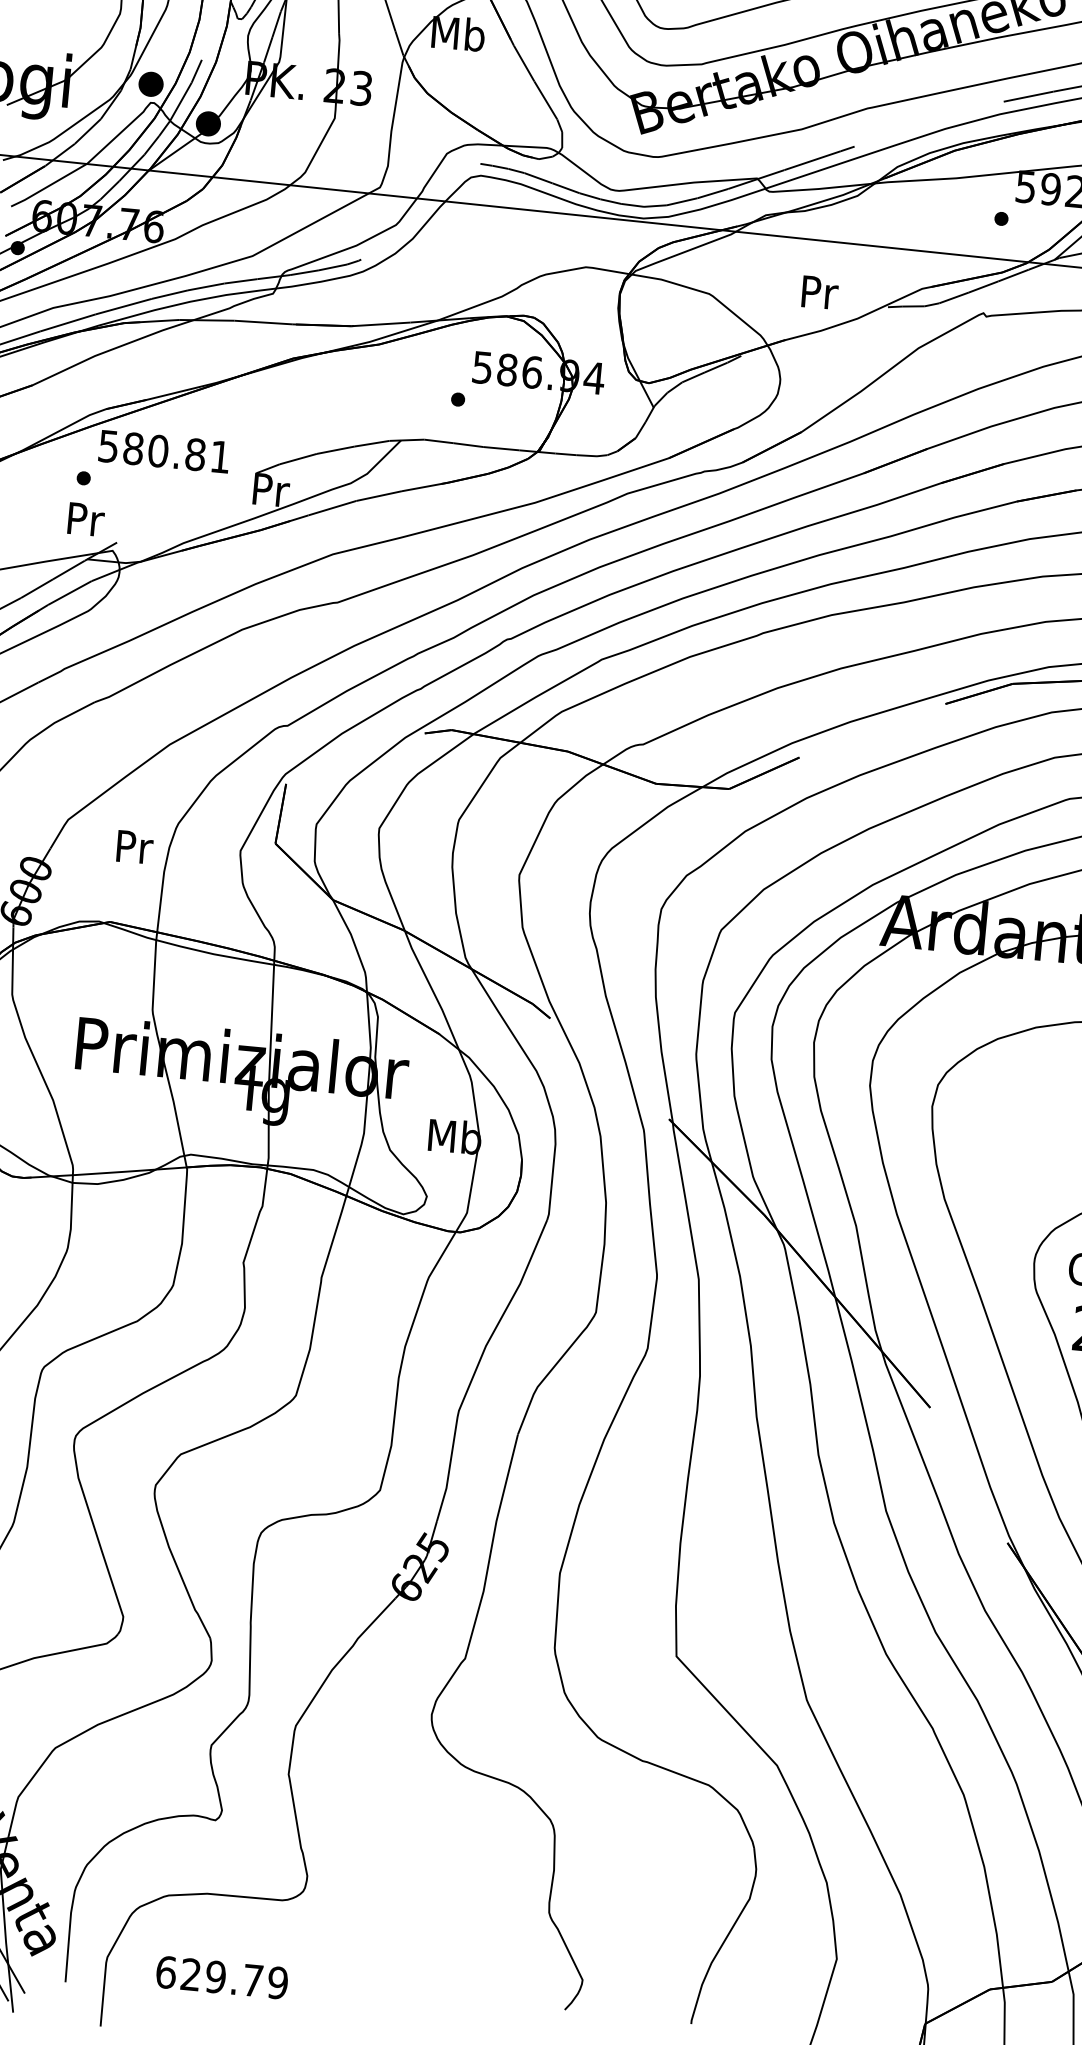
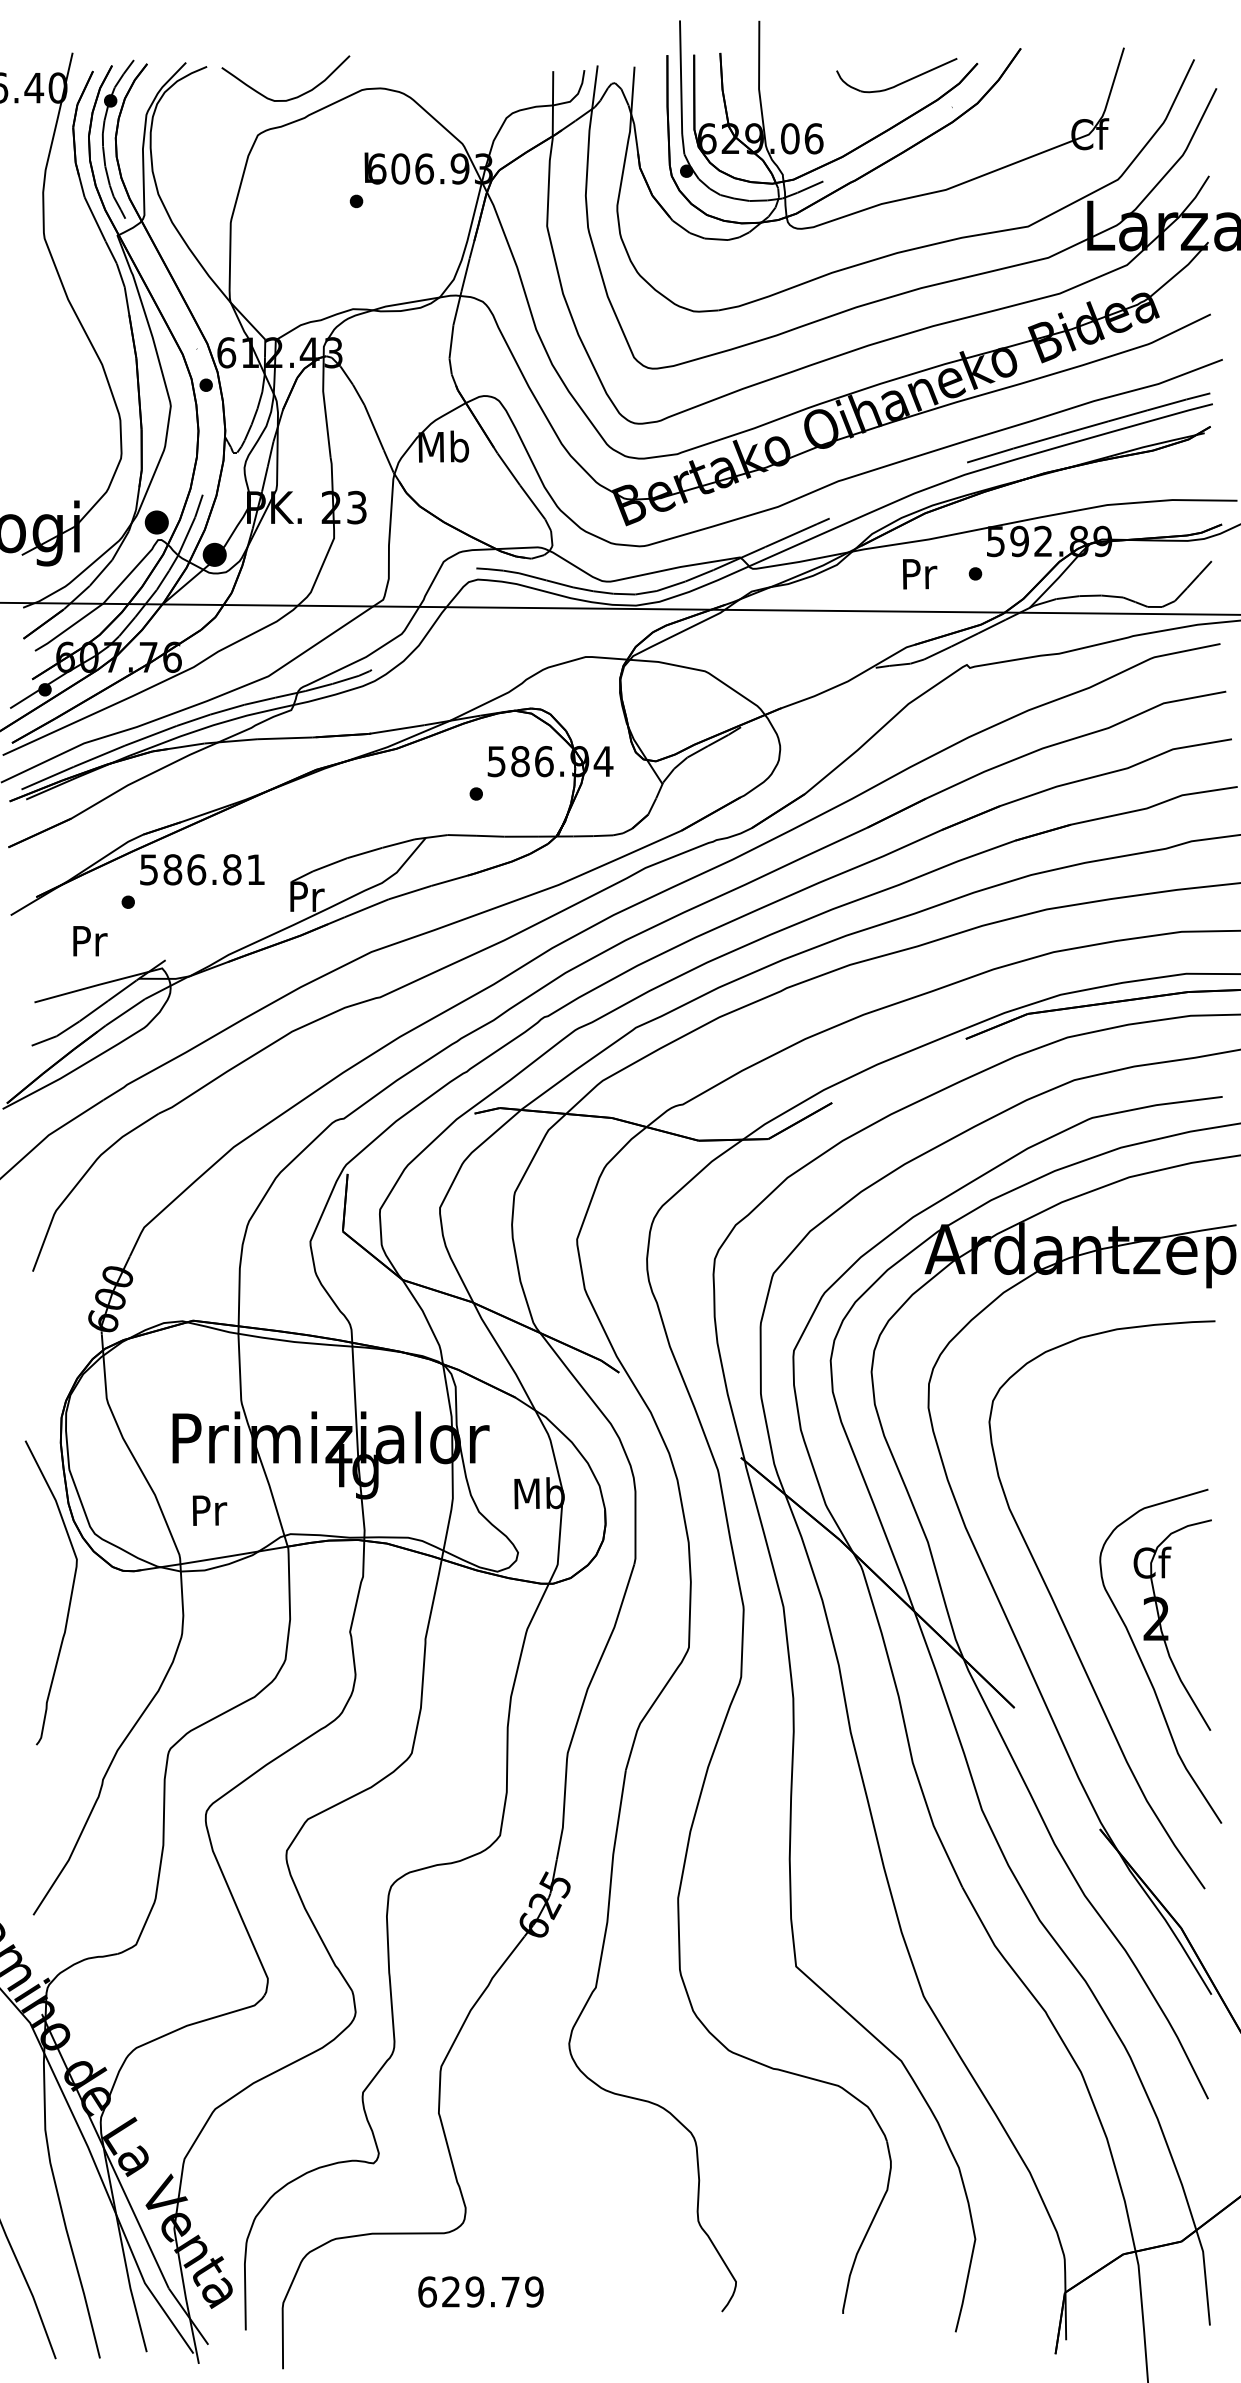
text: (820, 293) -> (920, 574), moved
text: (158, 450) -> (196, 869), 580.81 -> 586.81
text: (86, 519) -> (90, 941), moved
text: (134, 847) -> (209, 1510), moved
text: (221, 1977) -> (480, 2291), moved

